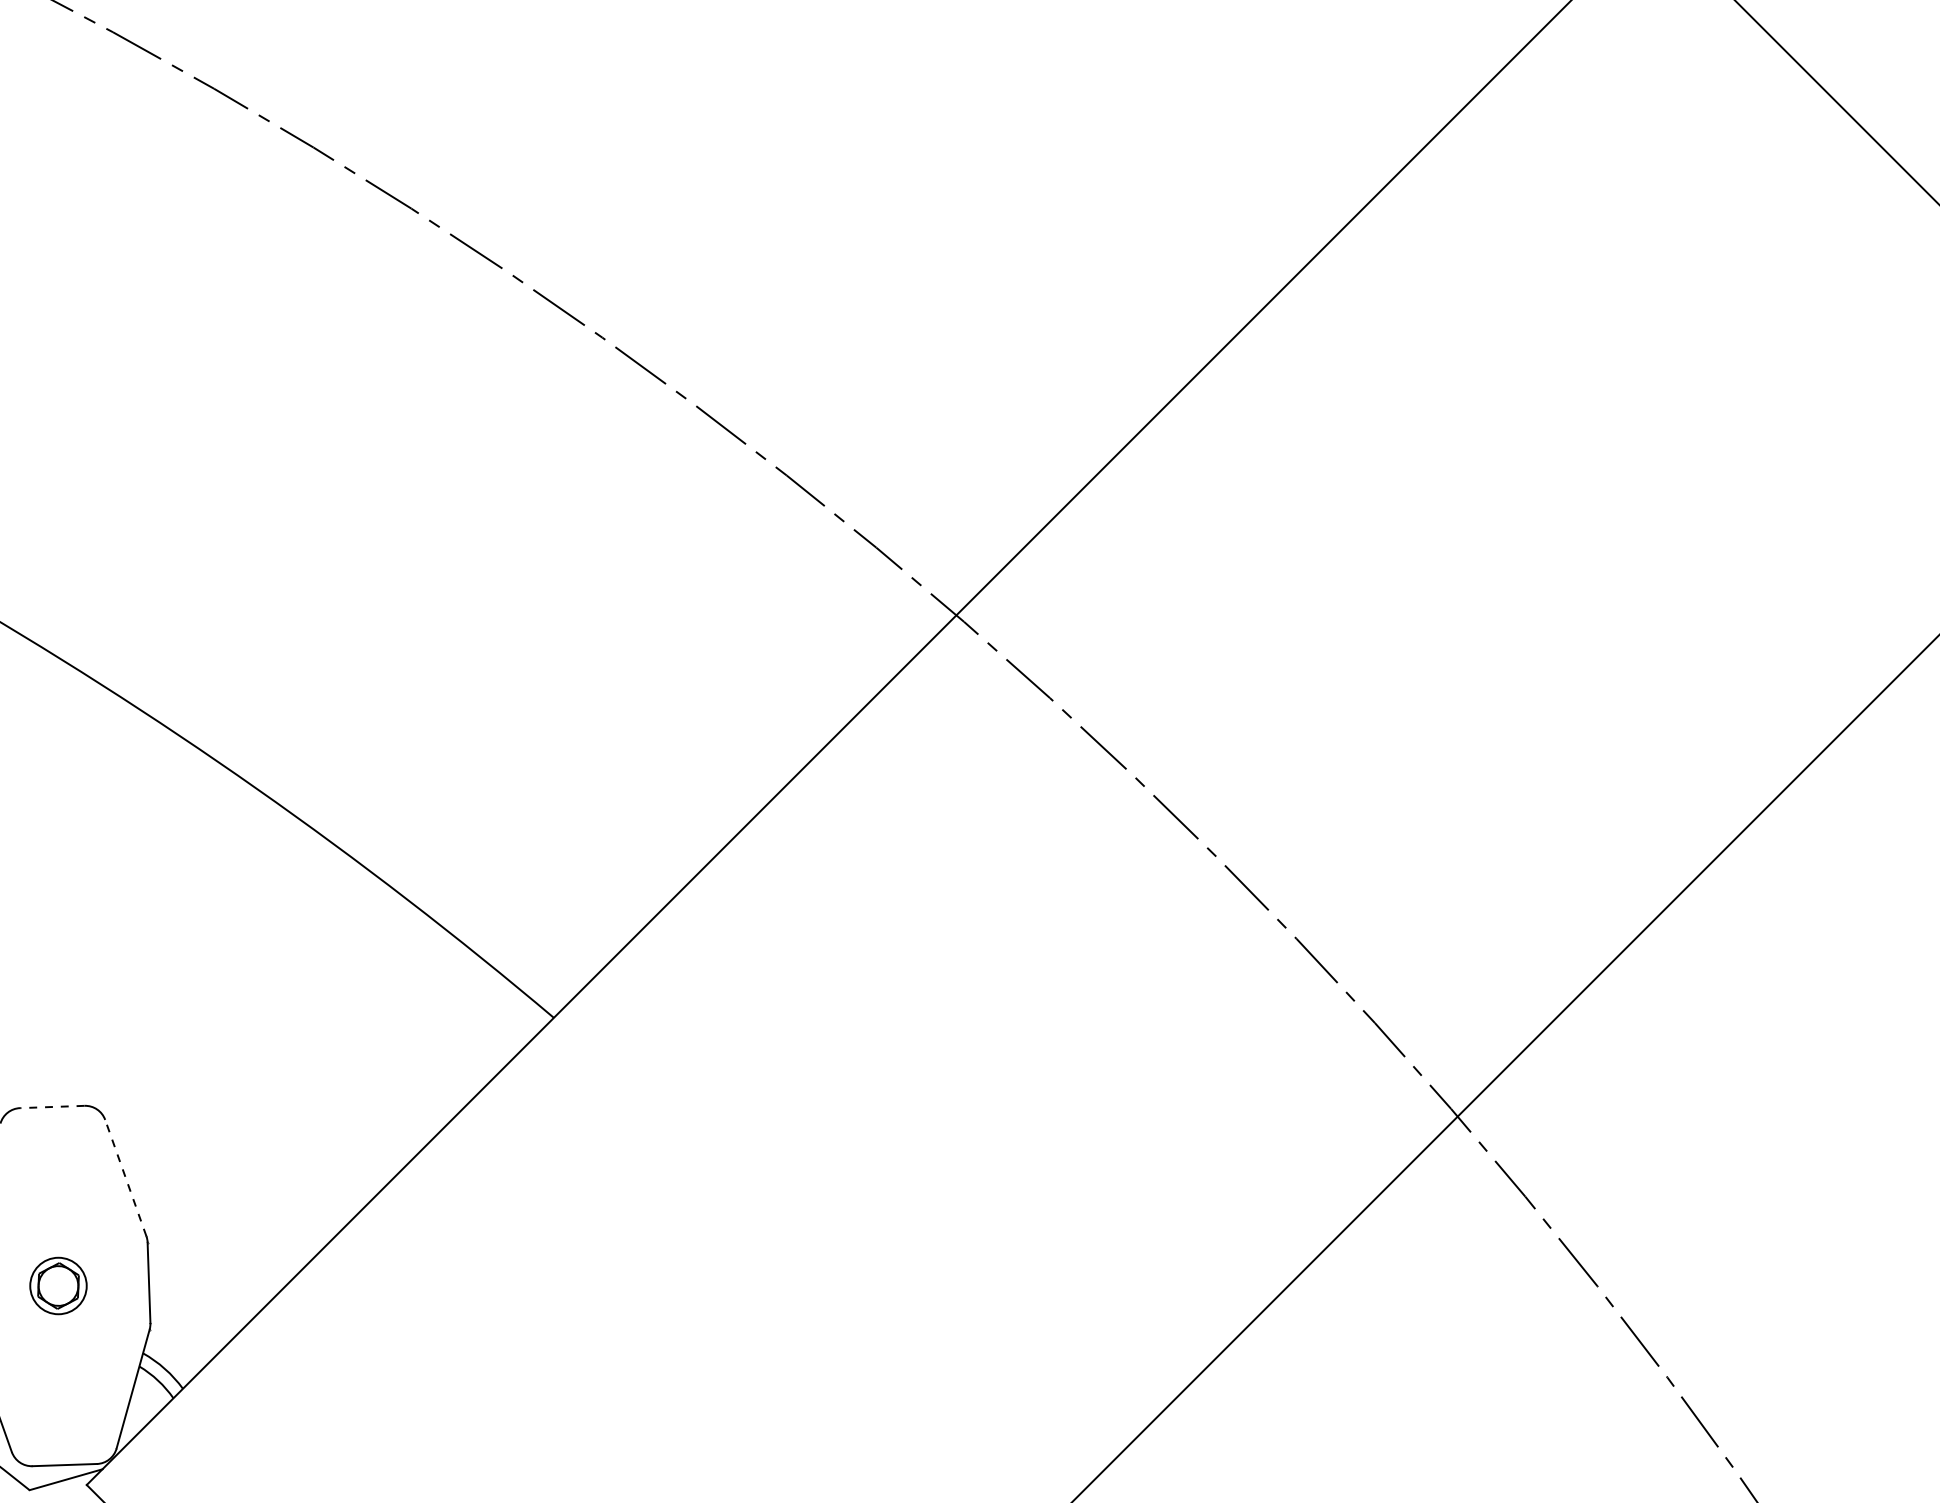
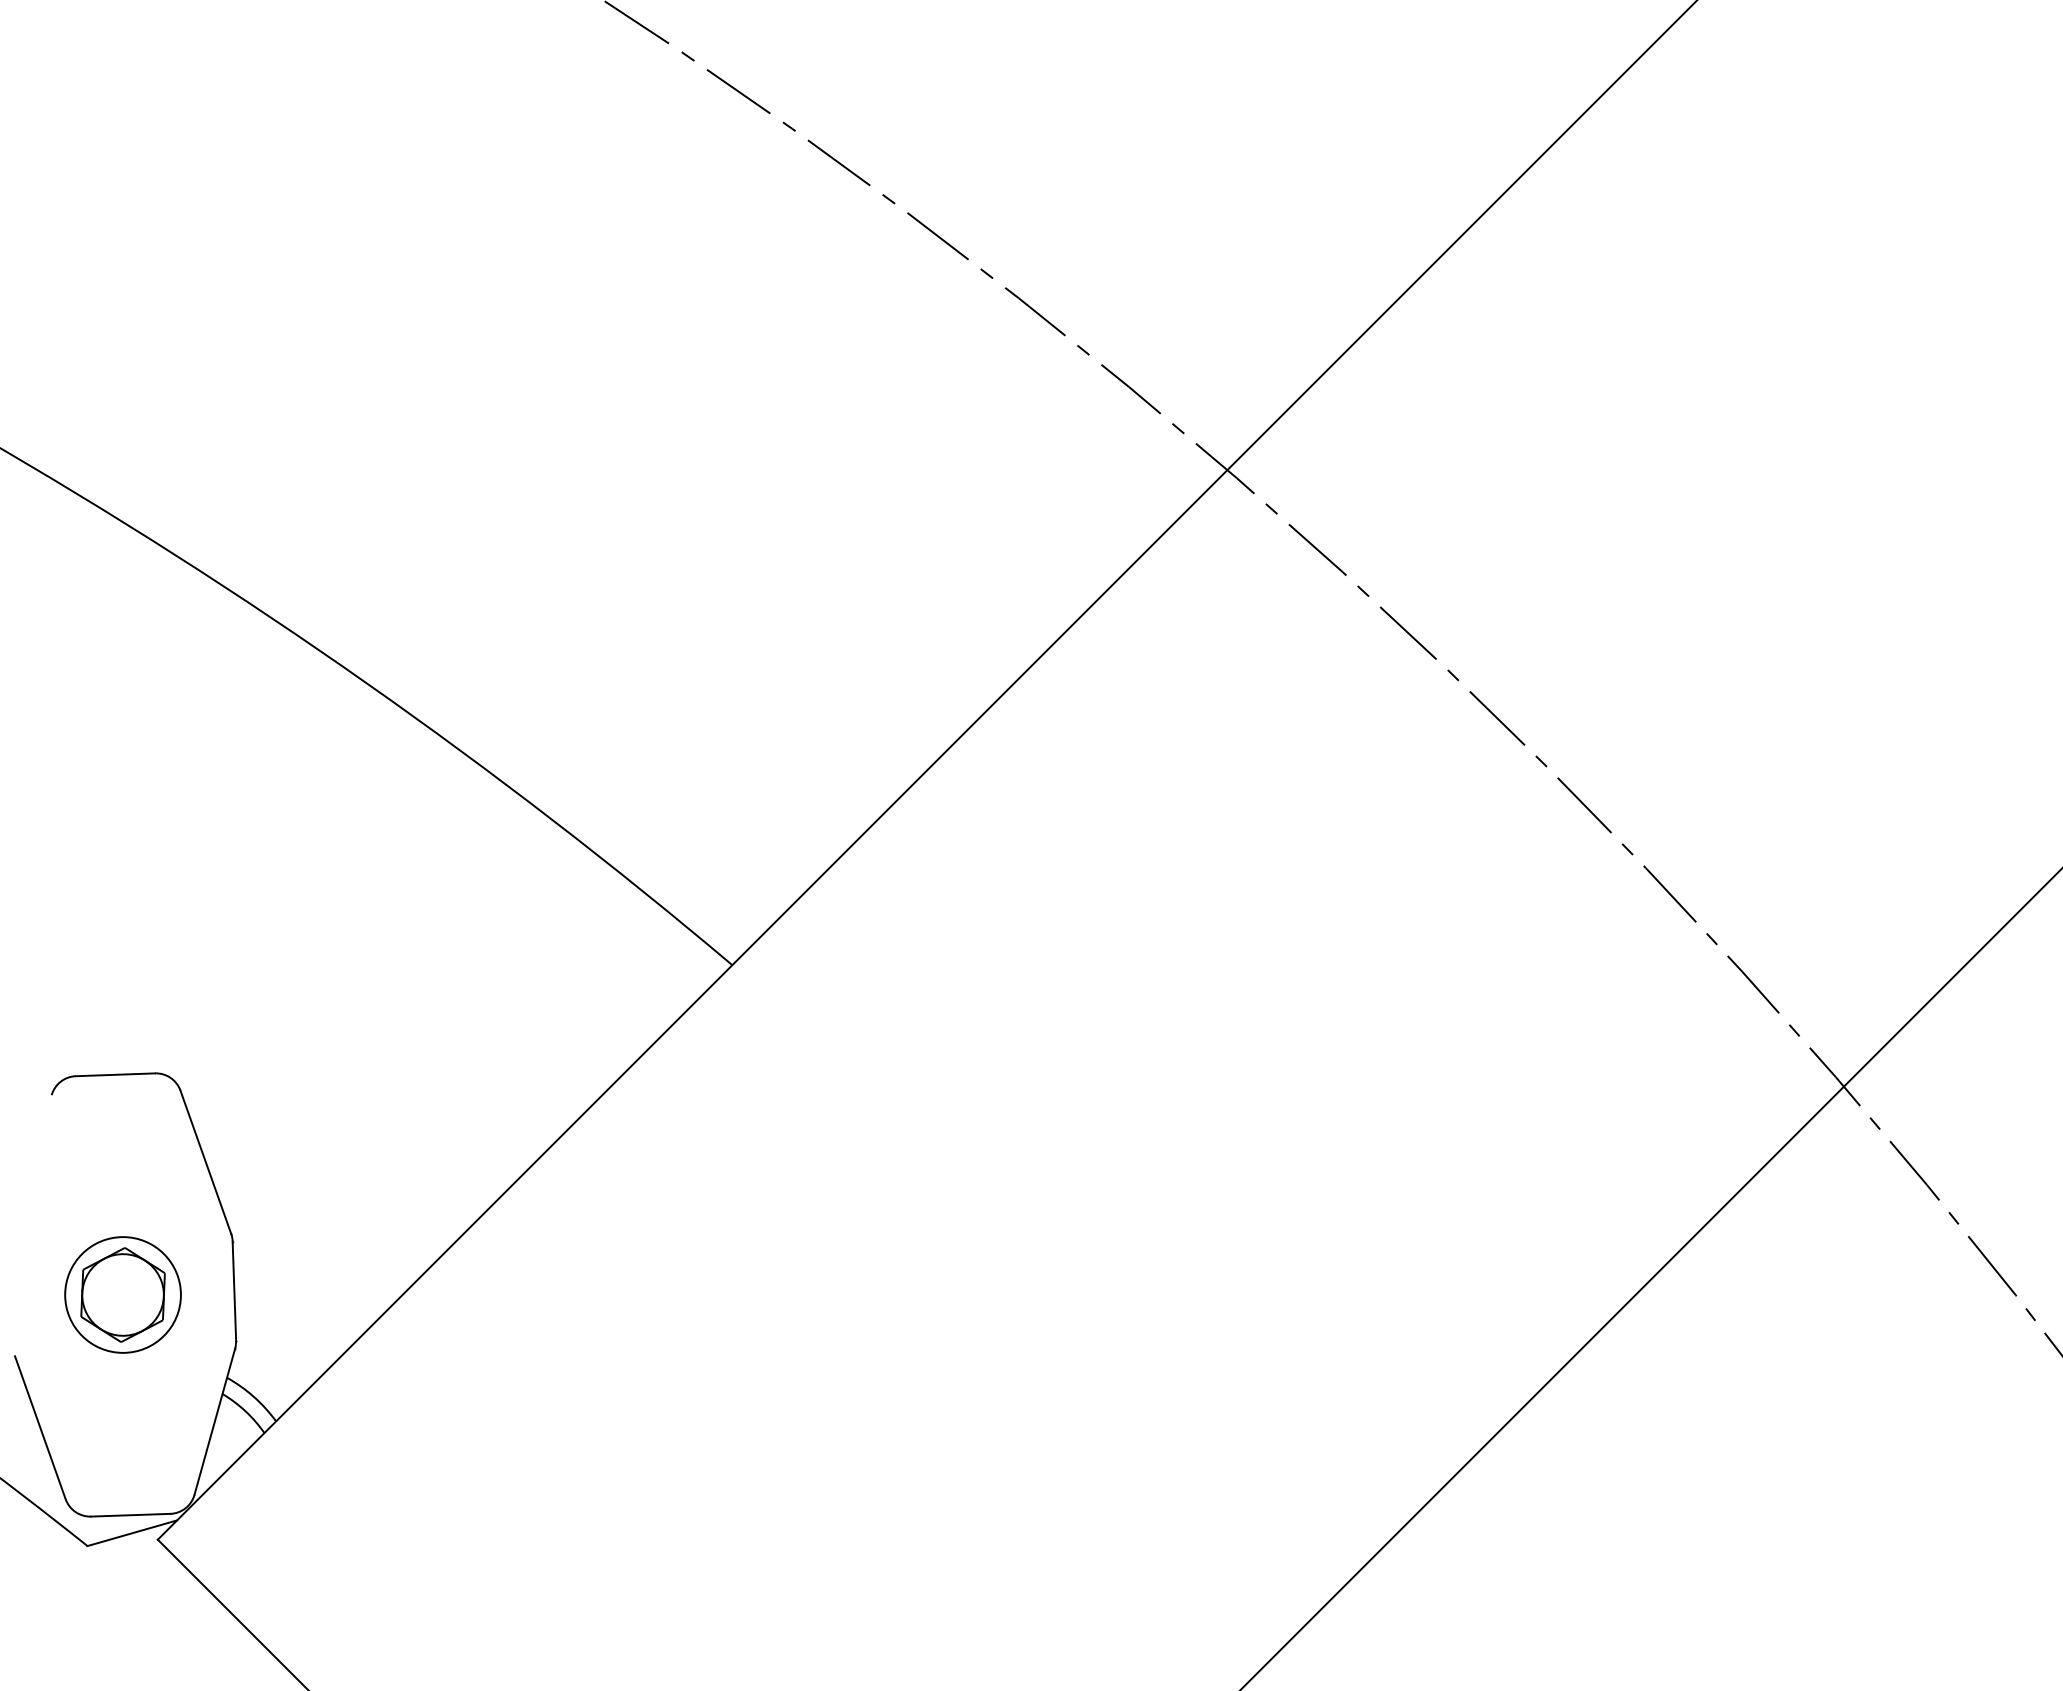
line: (51, 1107) -> (114, 1075), dashed -> solid
line: (125, 1178) -> (205, 1162), dashed -> solid
part: (58, 1285) -> (123, 1294), size x1.67

